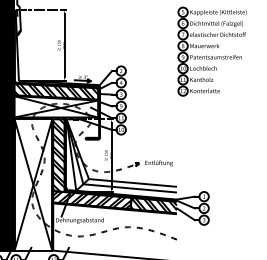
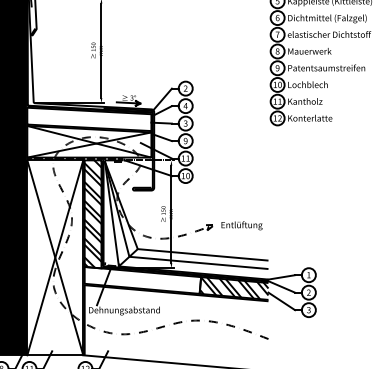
hatch: (56, 91) -> (89, 118), removed
hatch: (92, 199) -> (143, 279), removed

